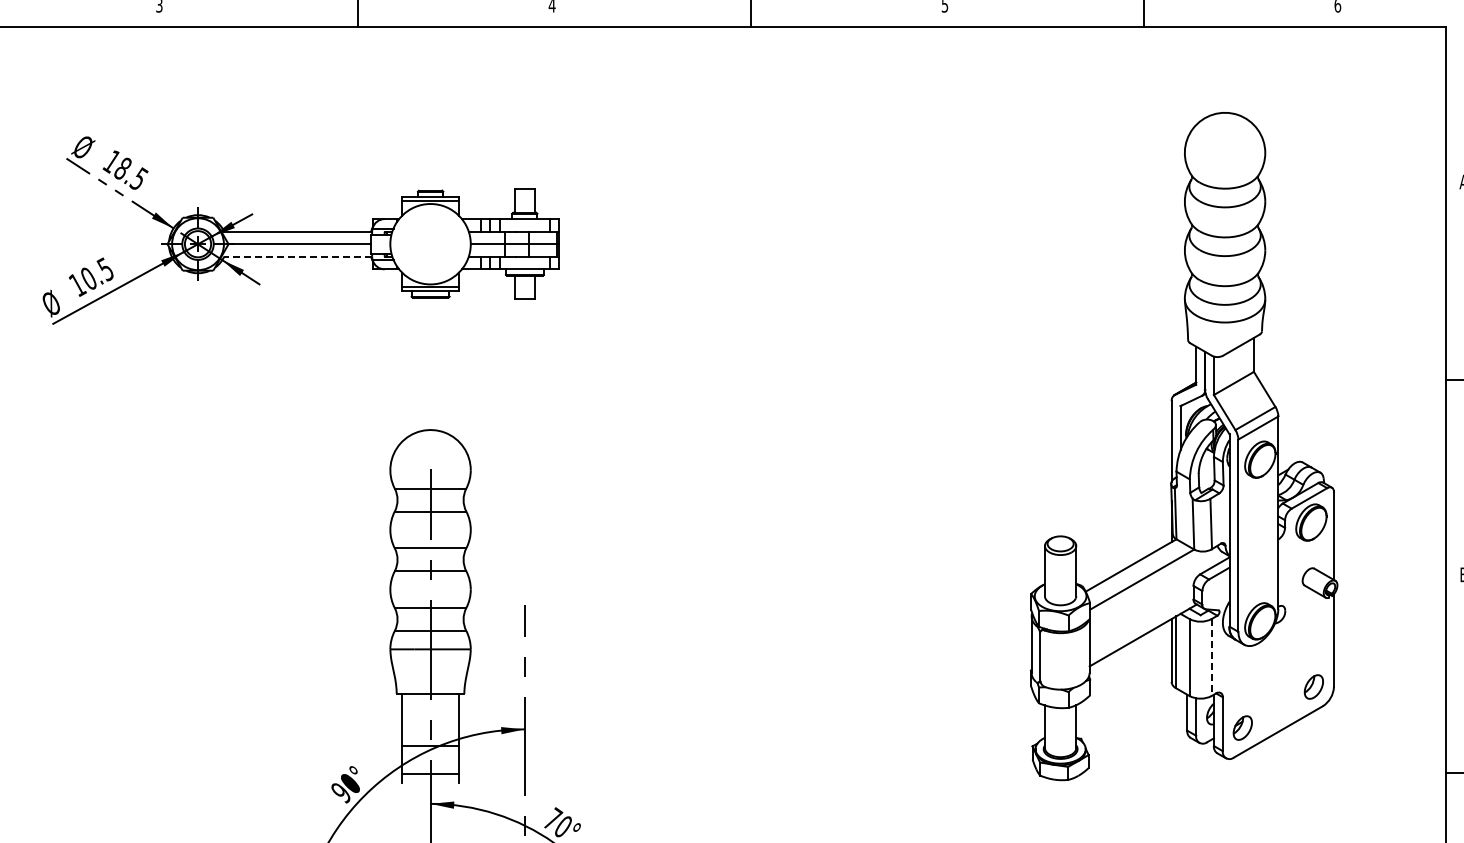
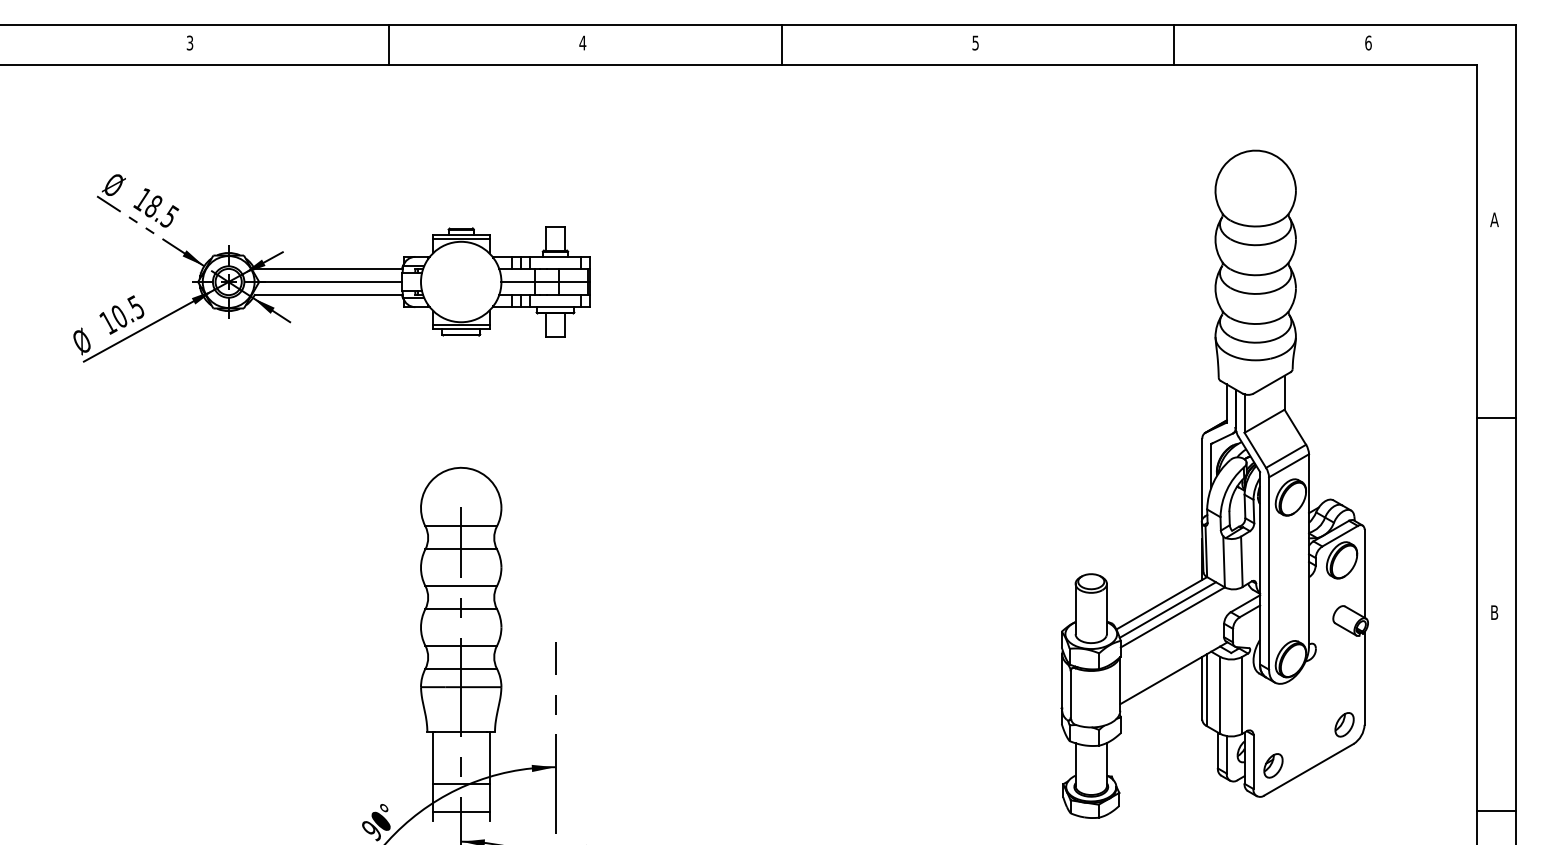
line: (297, 256) -> (328, 294), dashed -> solid
line: (1136, 571) -> (1167, 609), added
line: (1211, 657) -> (1242, 695), dashed -> solid

